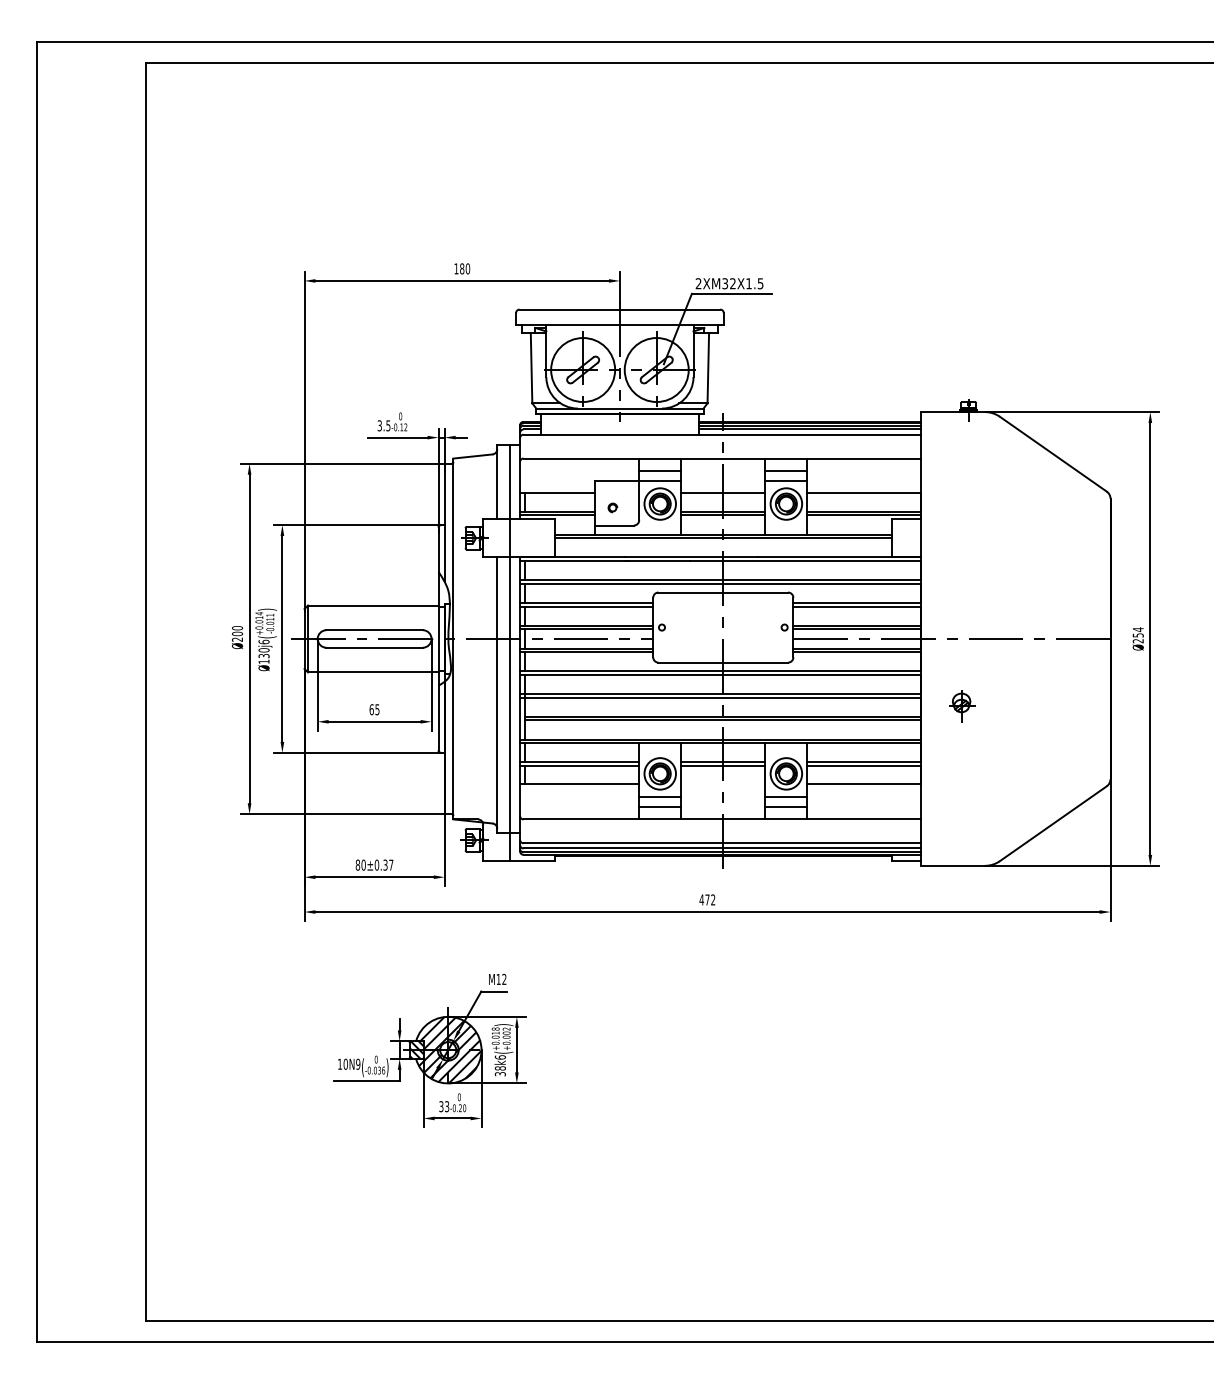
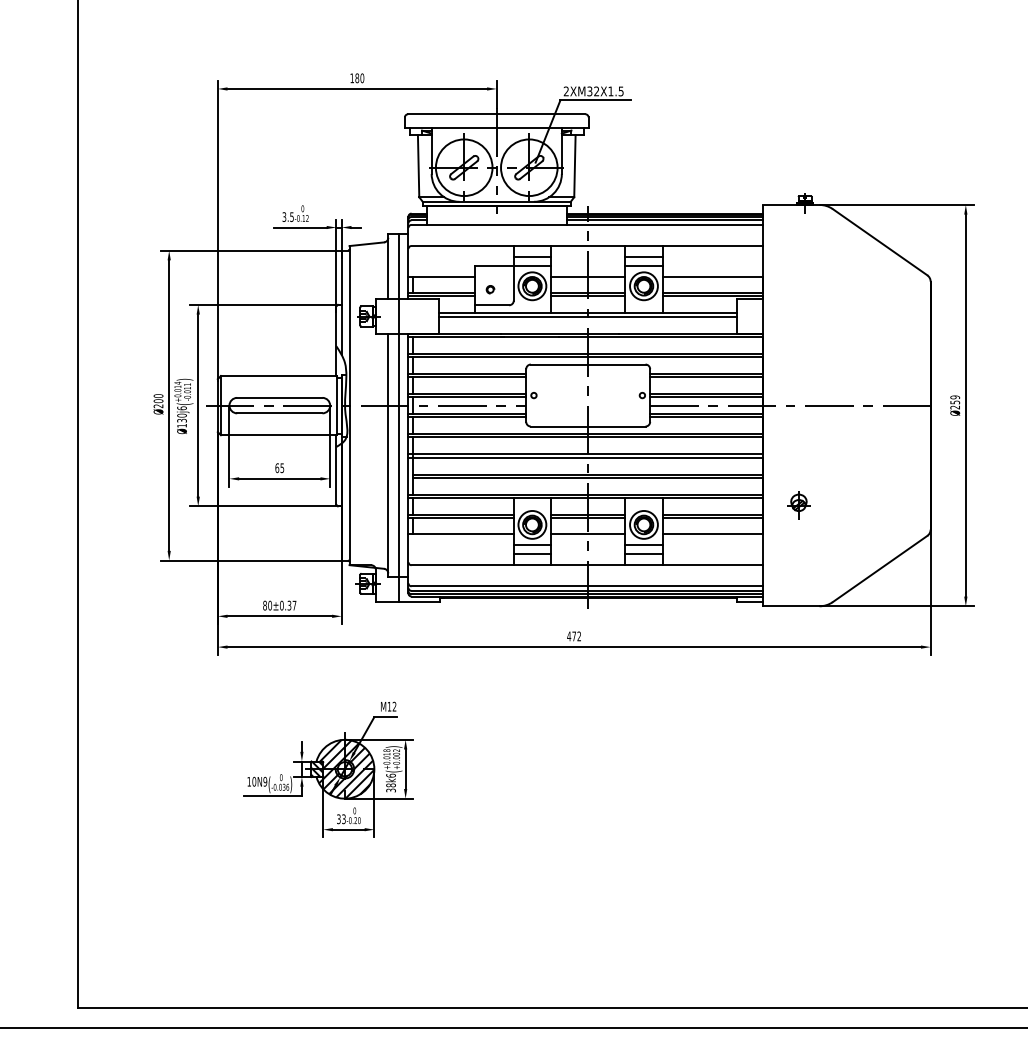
text: (1137, 629) -> (954, 397), Ø254 -> Ø259
part: (962, 706) -> (799, 506), moved
line: (723, 784) -> (588, 534), added

